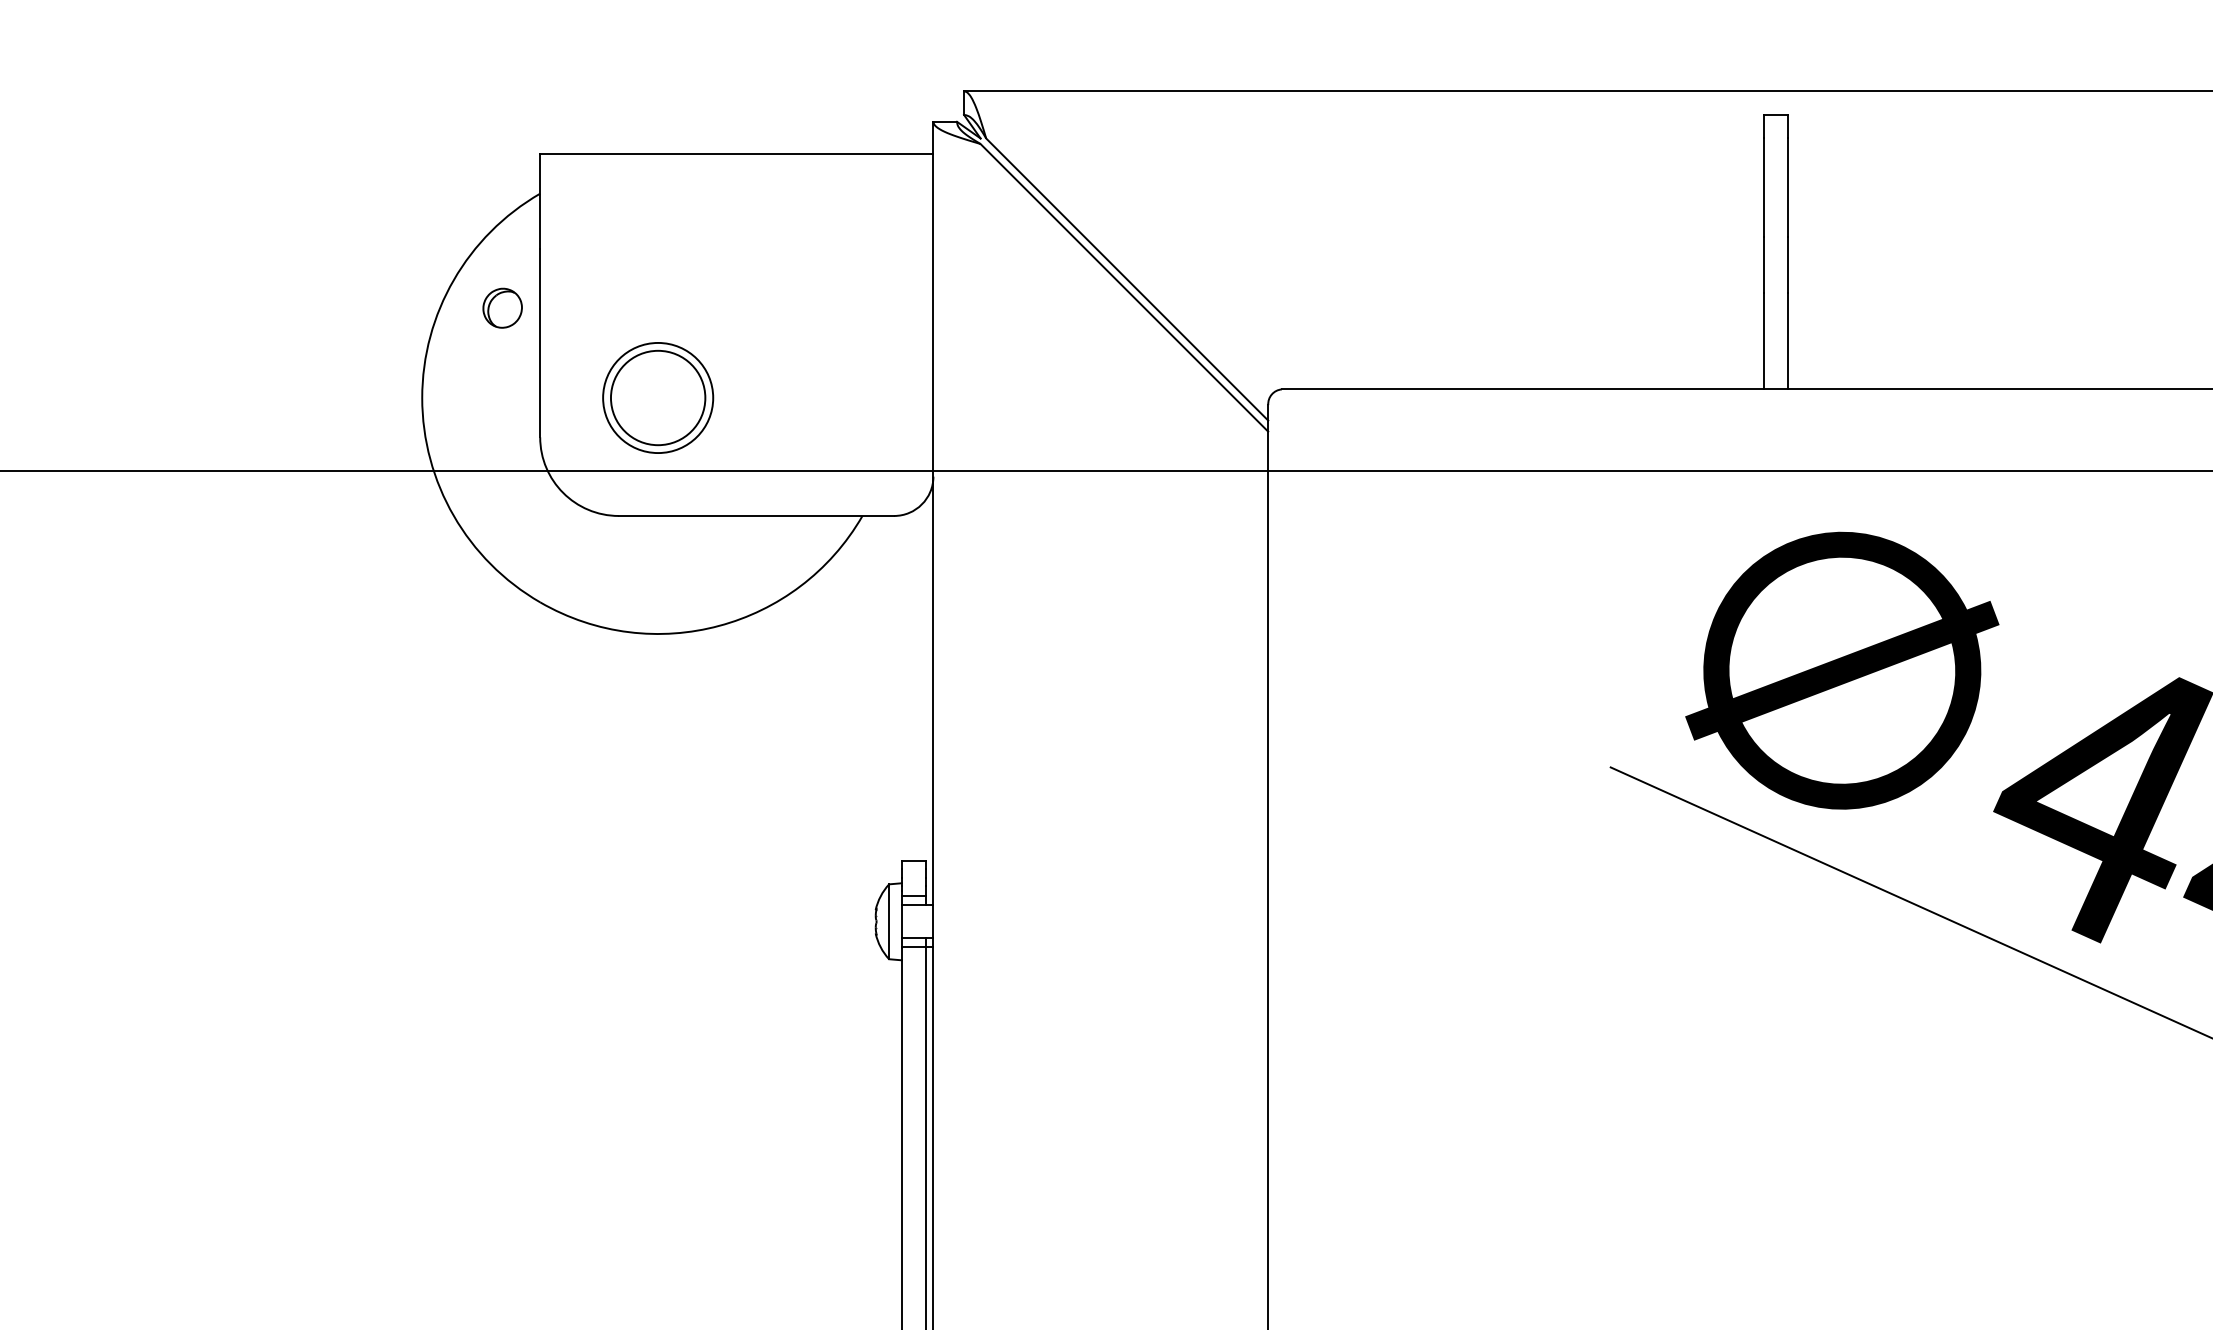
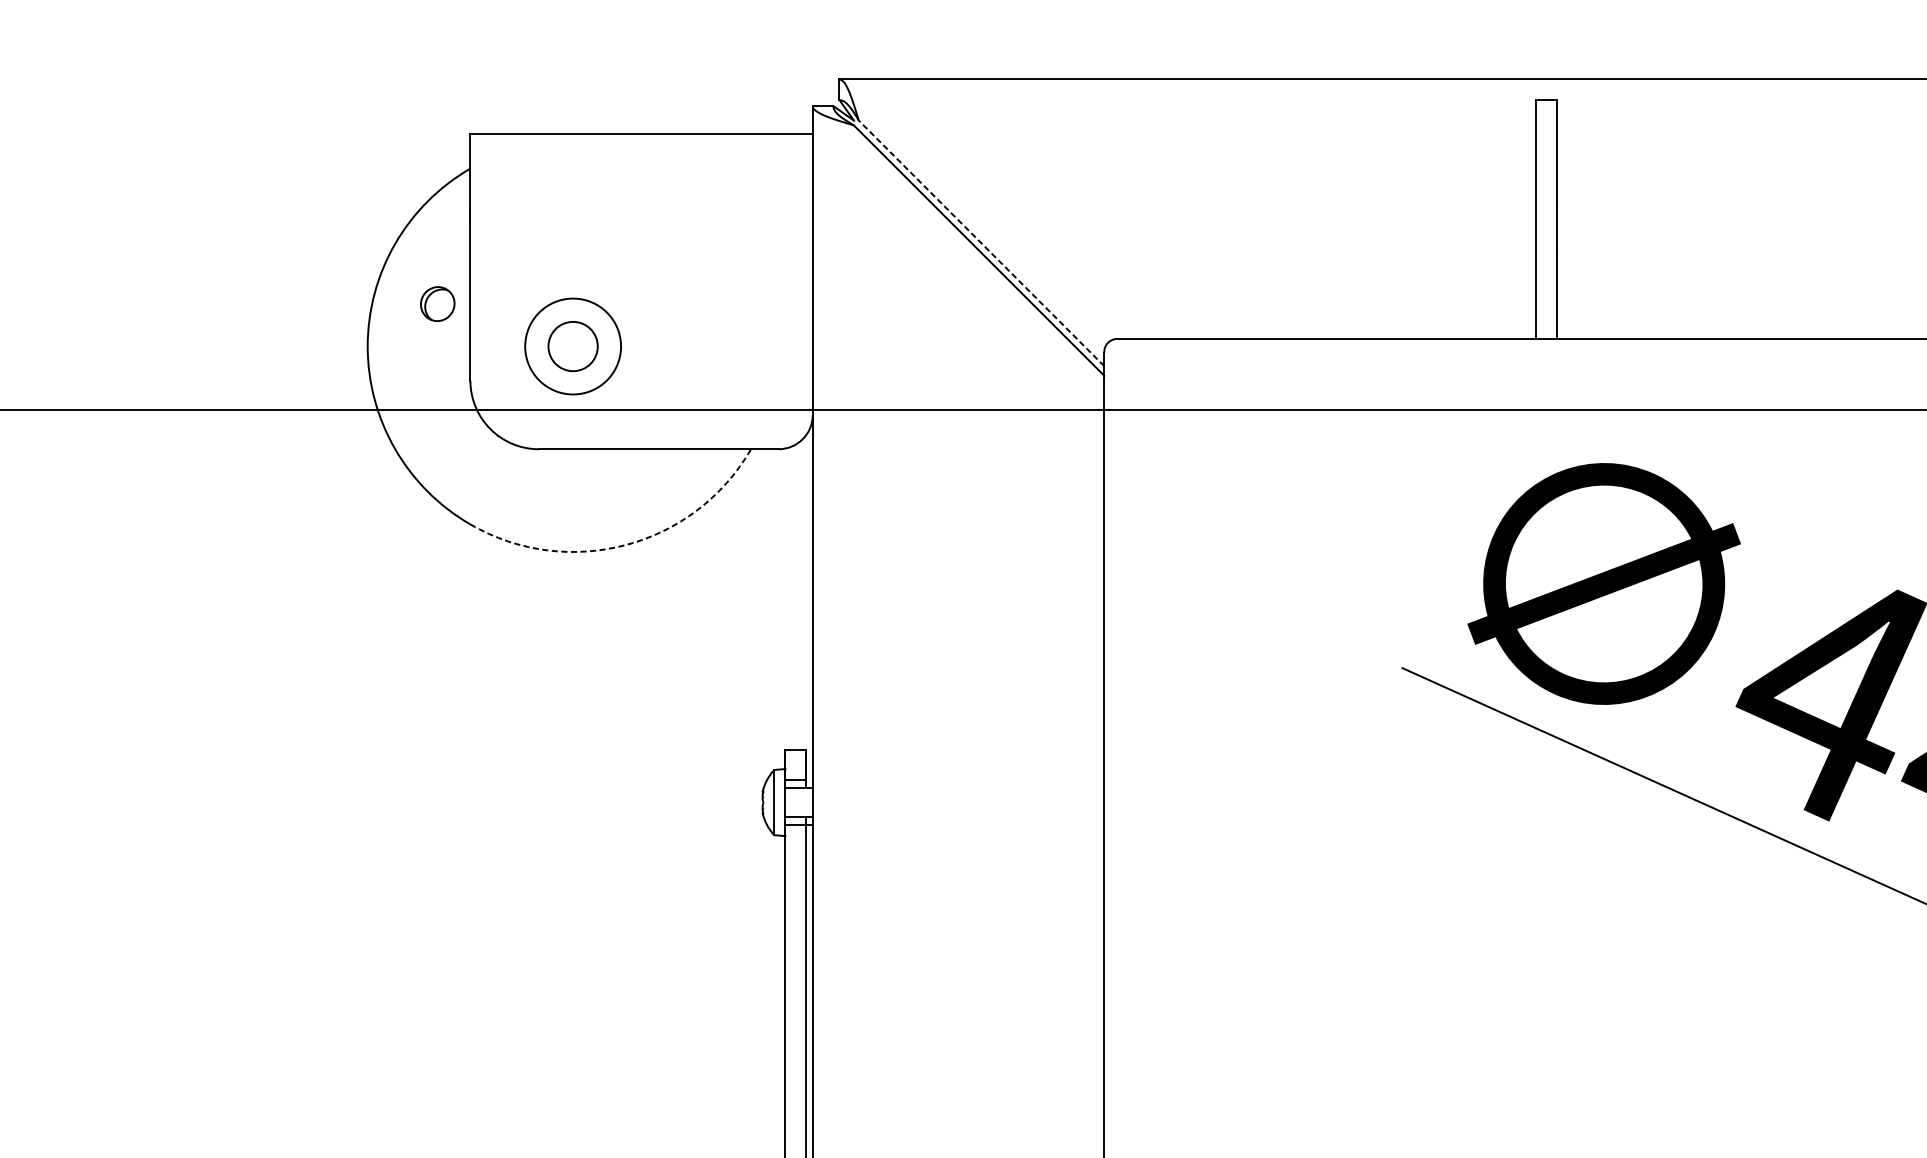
line: (1126, 279) -> (980, 243), solid -> dashed
part: (502, 307) -> (437, 303), moved
circle: (657, 397) -> (572, 346), size x0.6
arc: (719, 625) -> (626, 544), solid -> dashed

